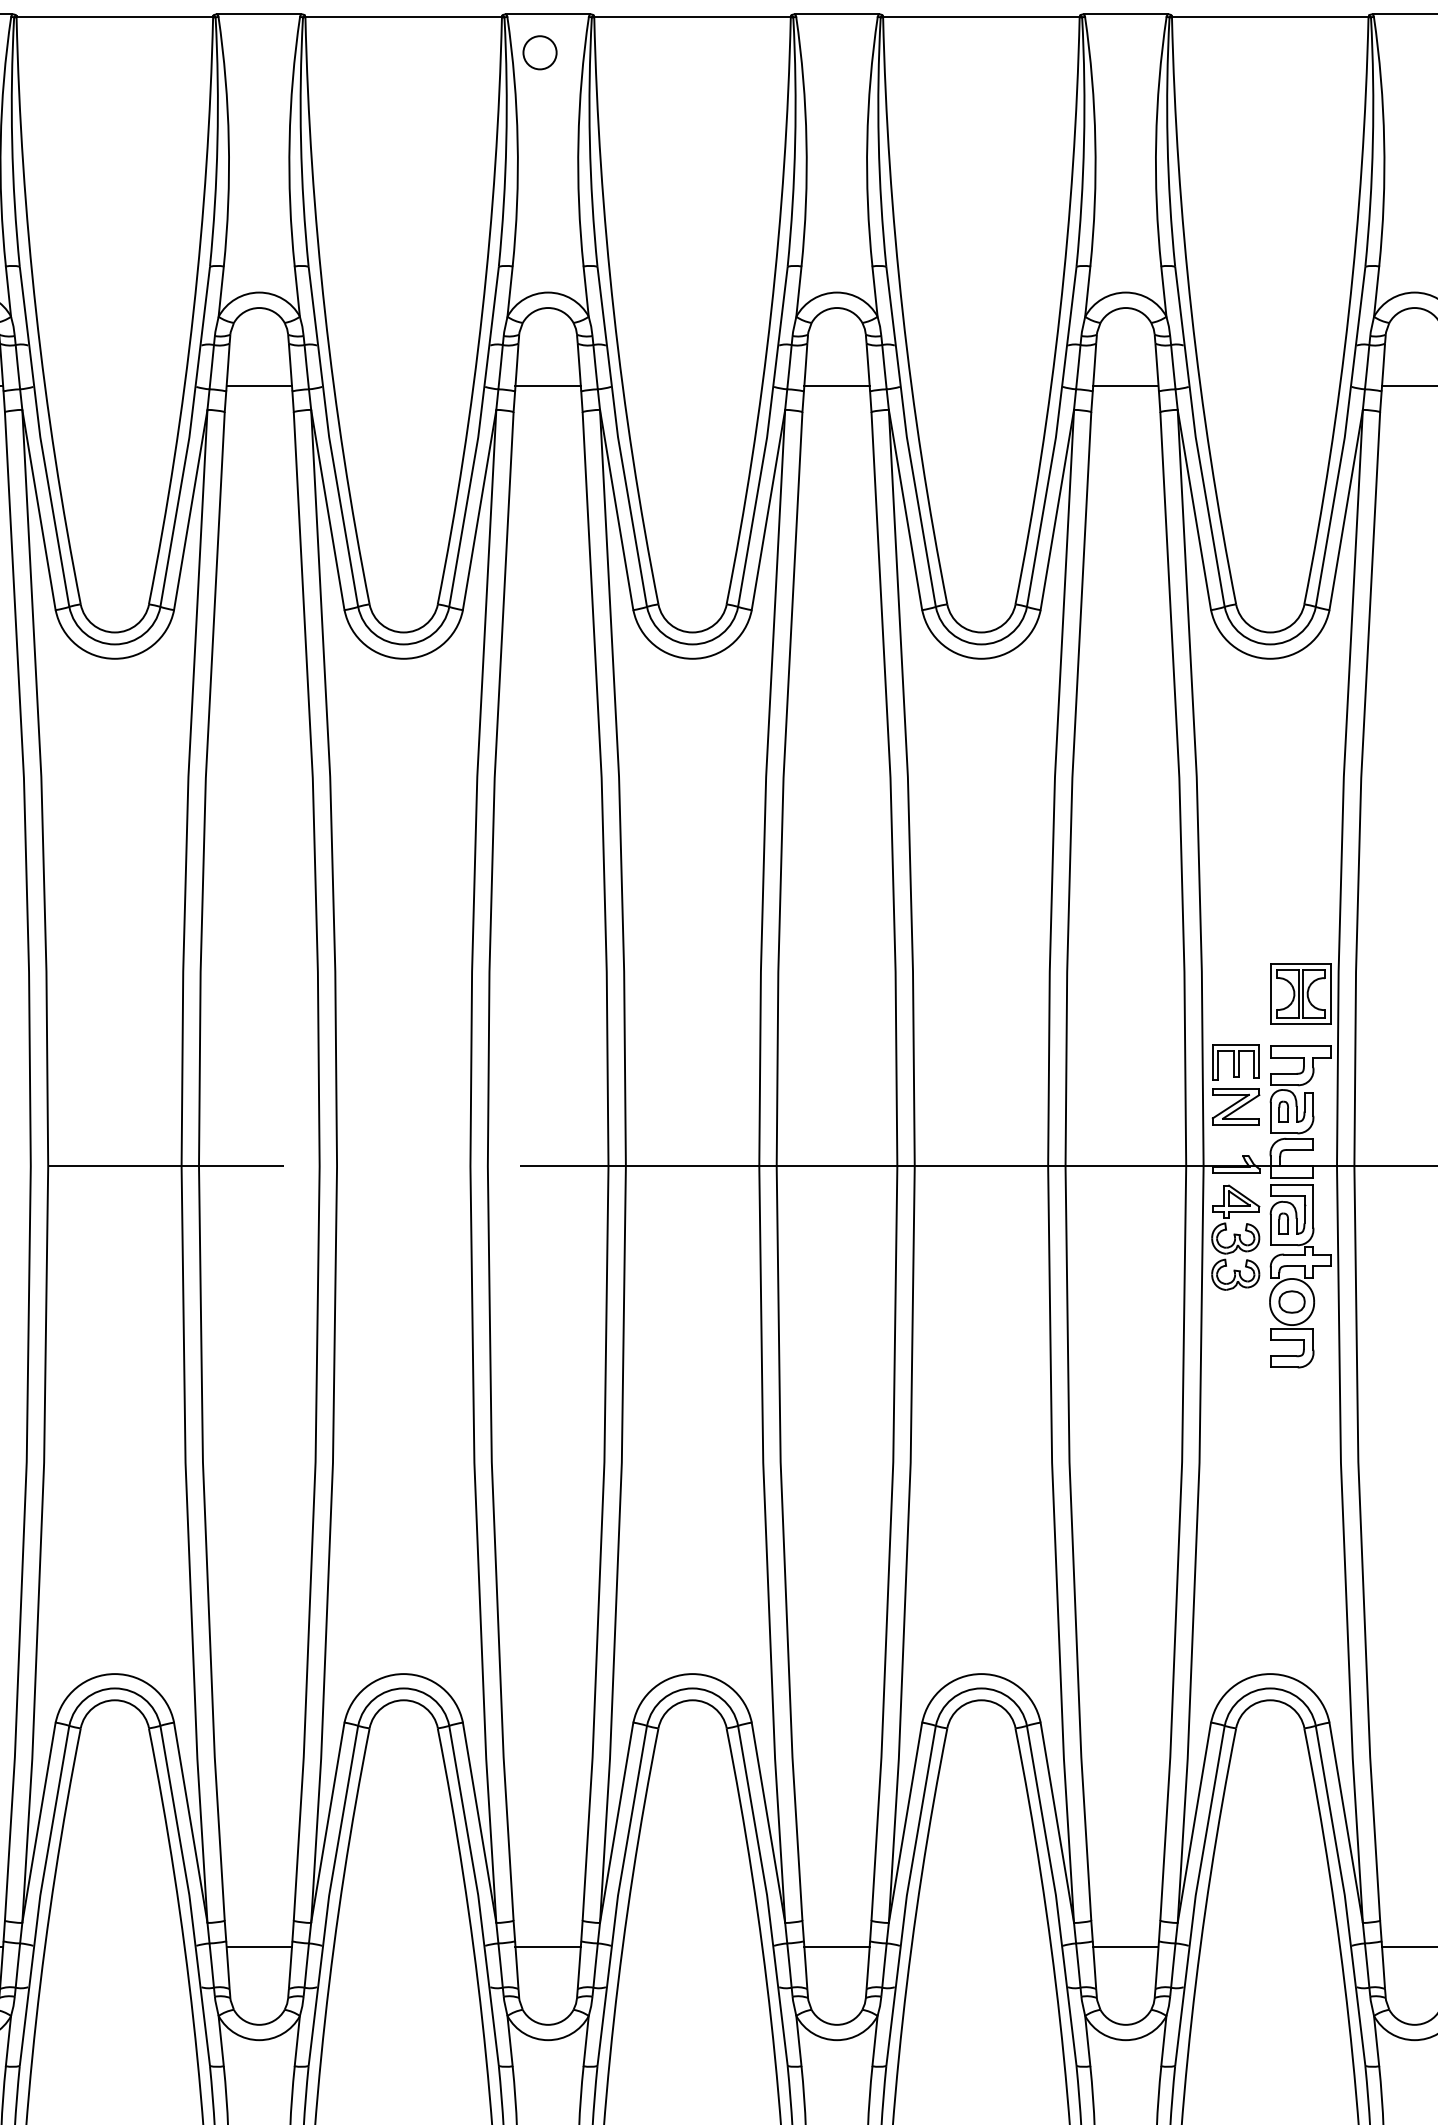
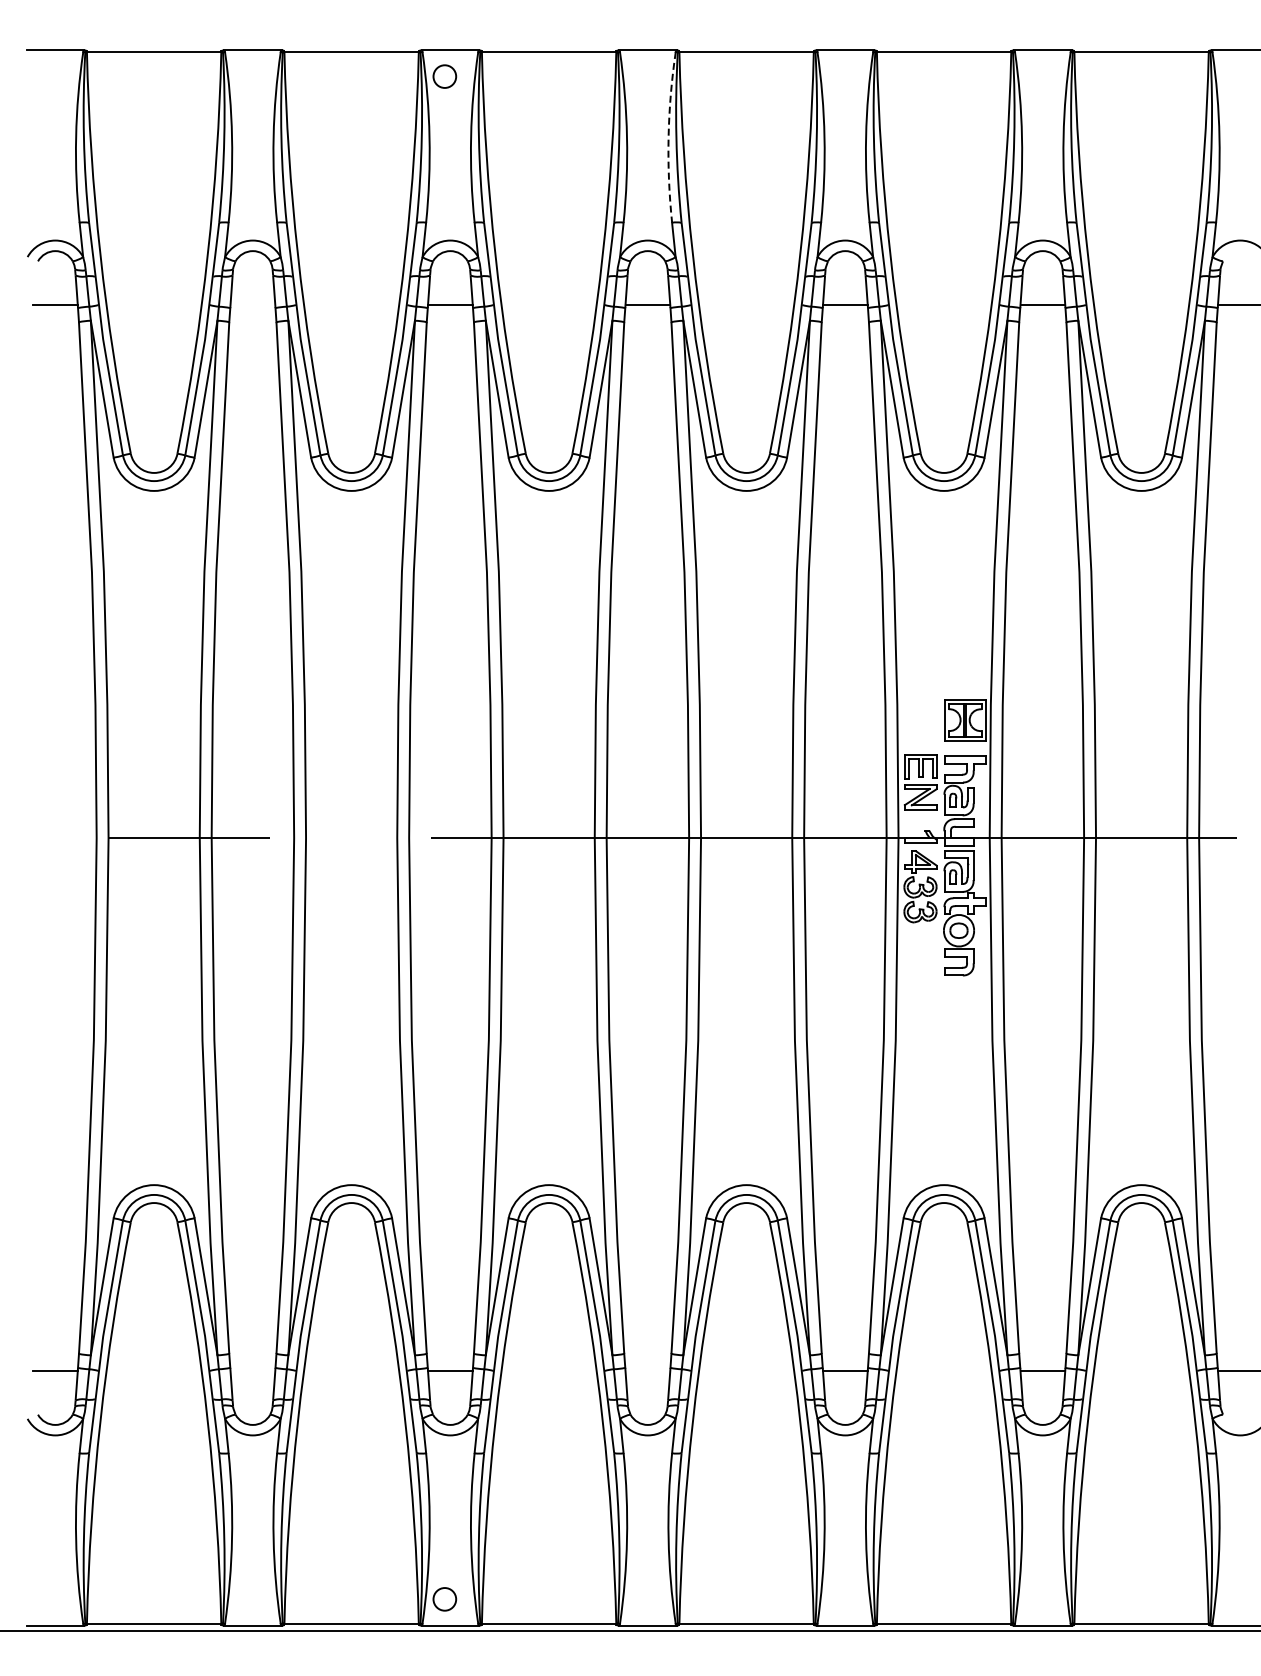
arc: (867, 141) -> (668, 137), solid -> dashed
line: (258, 386) -> (252, 304), removed
line: (258, 1946) -> (252, 1371), removed
line: (836, 1946) -> (647, 1371), removed

